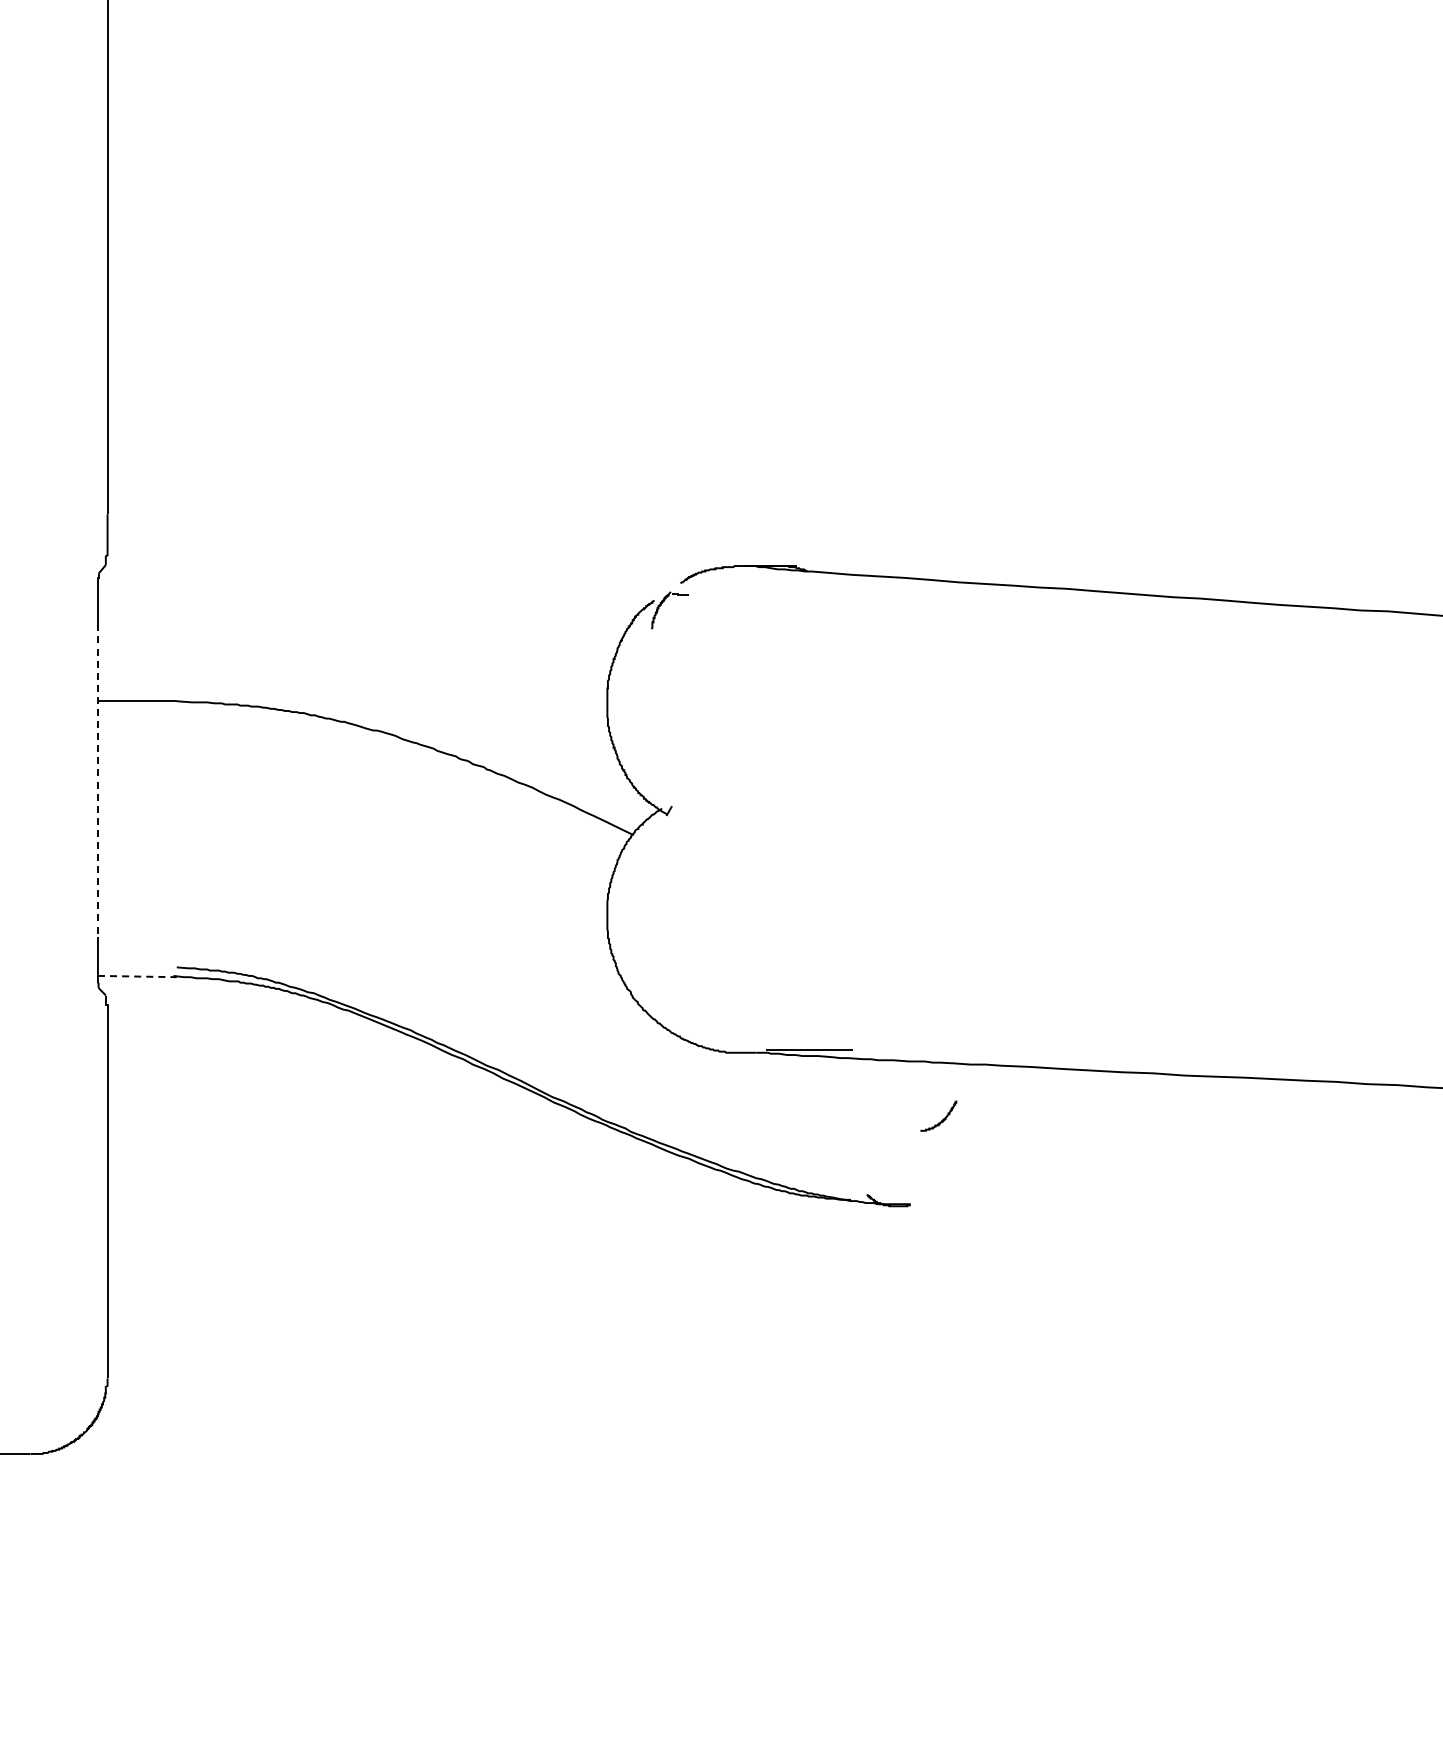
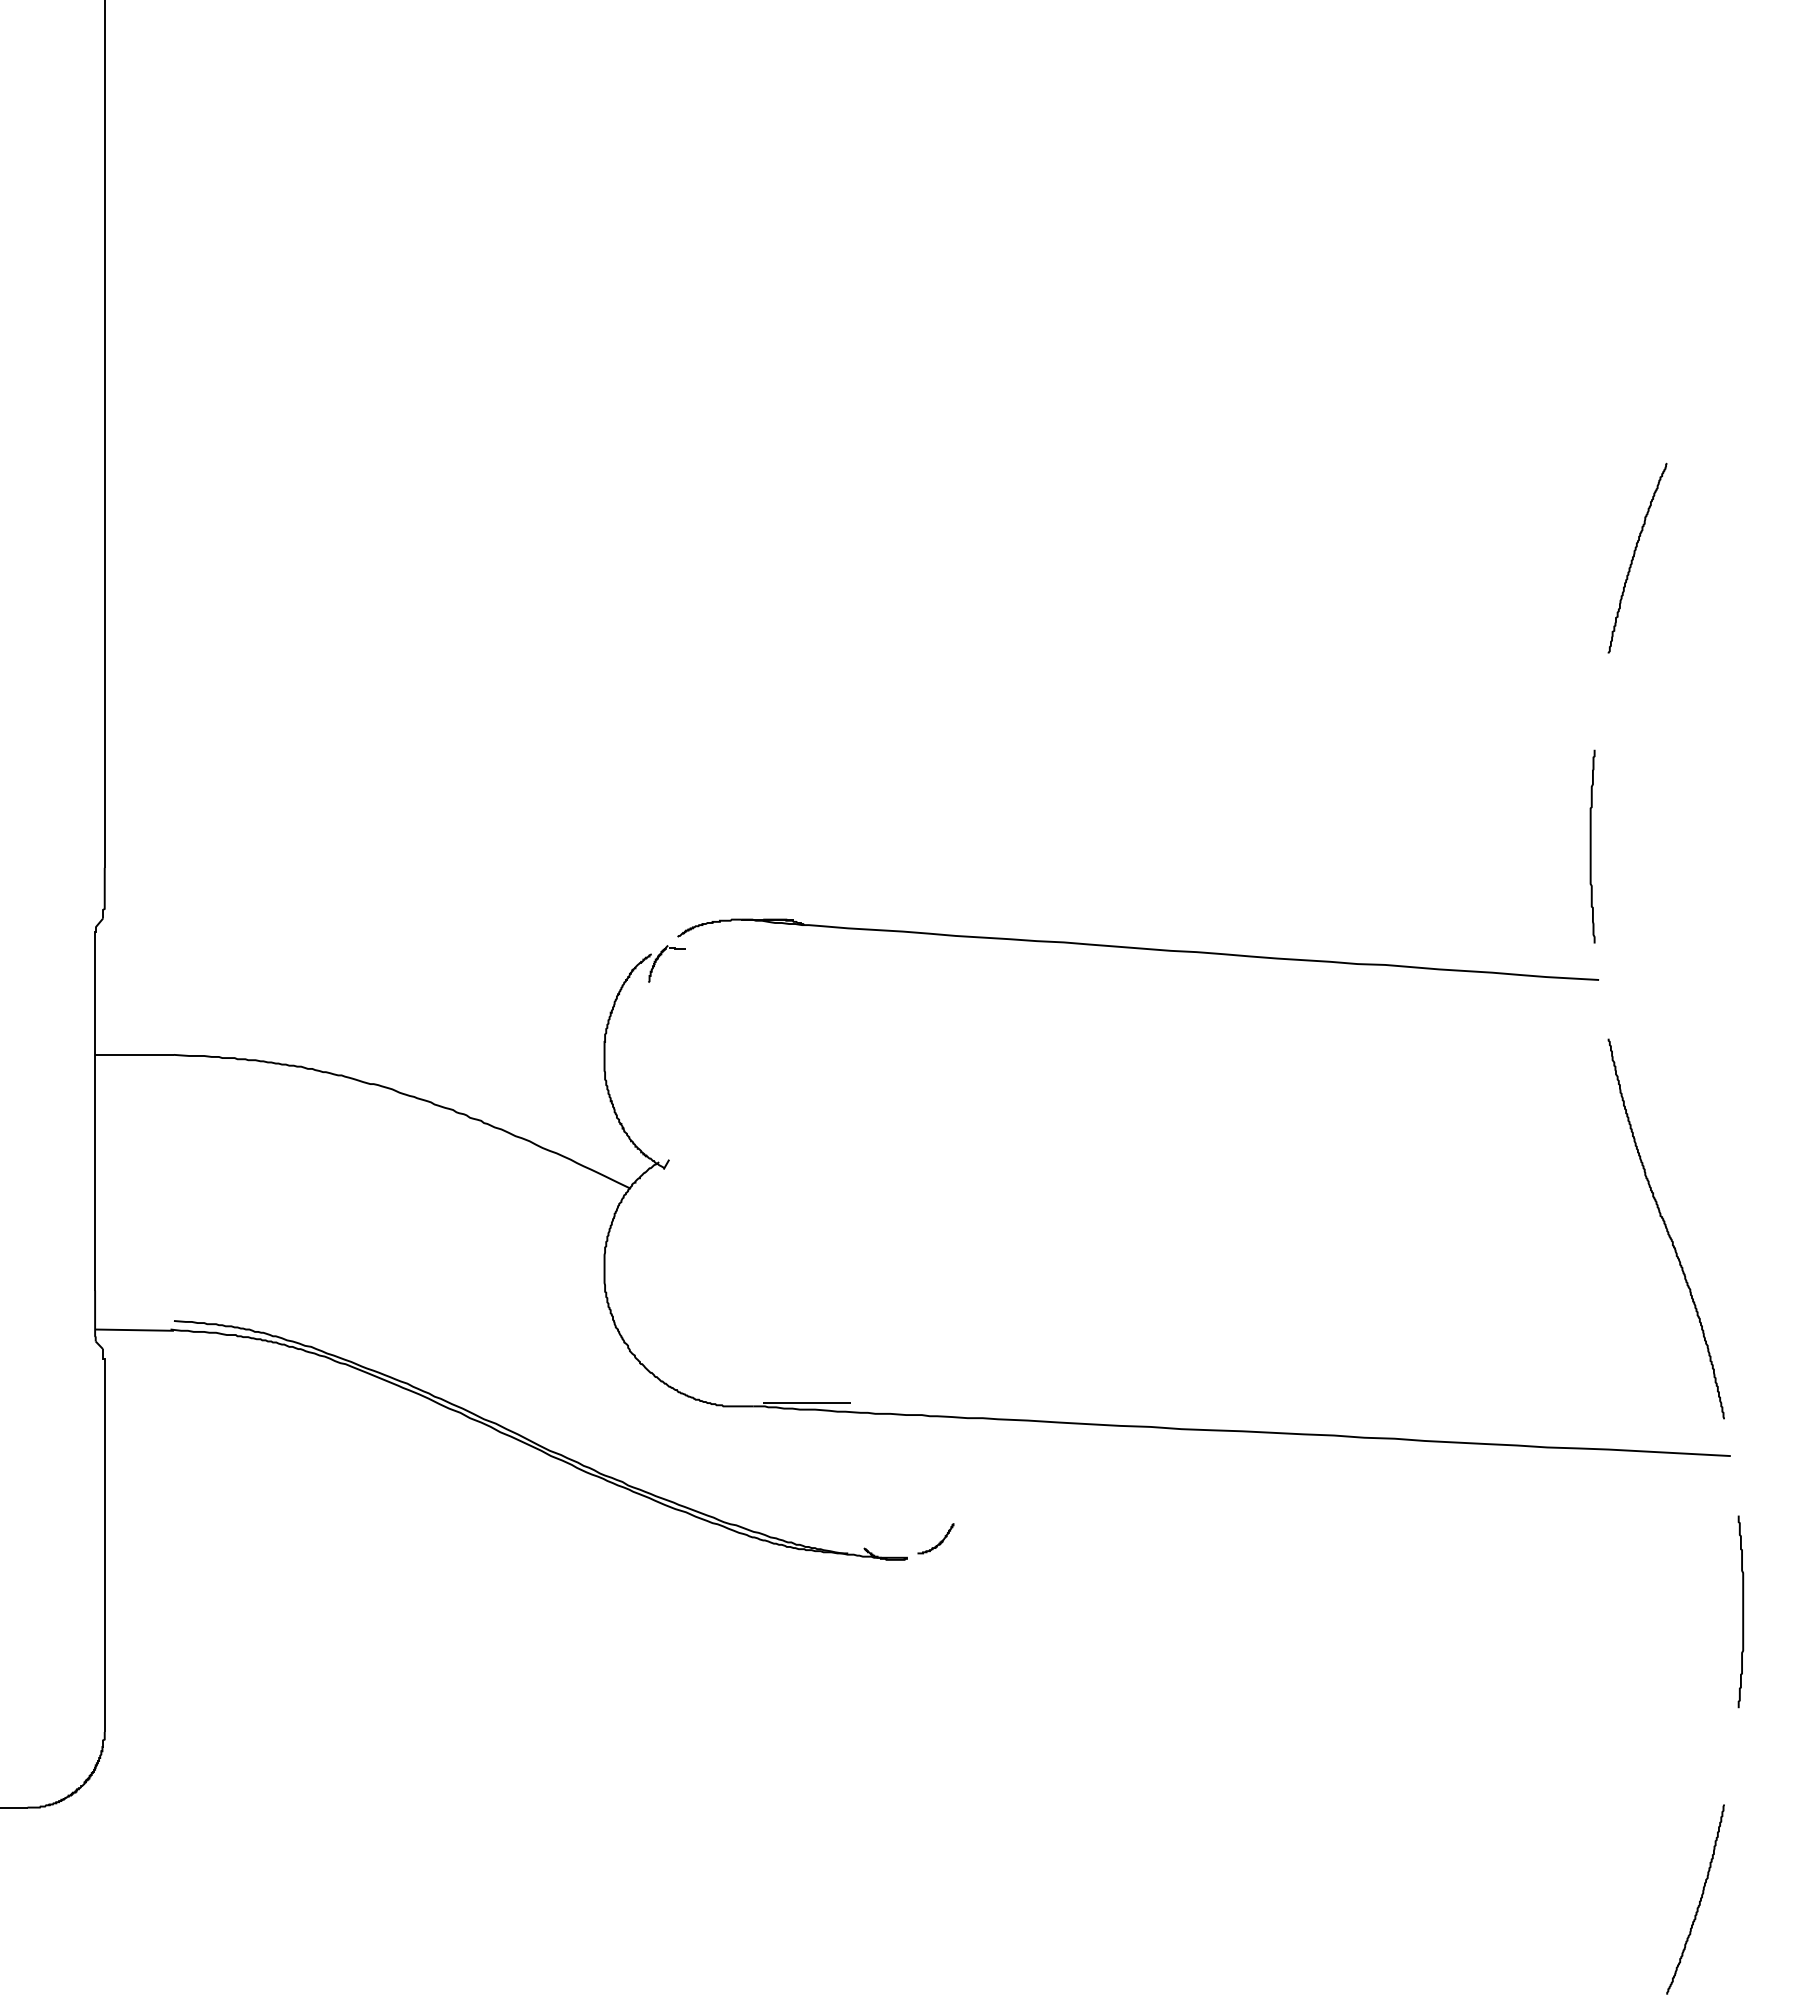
line: (98, 780) -> (95, 1134), dashed -> solid
line: (138, 976) -> (135, 1330), dashed -> solid
curve: (942, 1118) -> (939, 1541), moved

